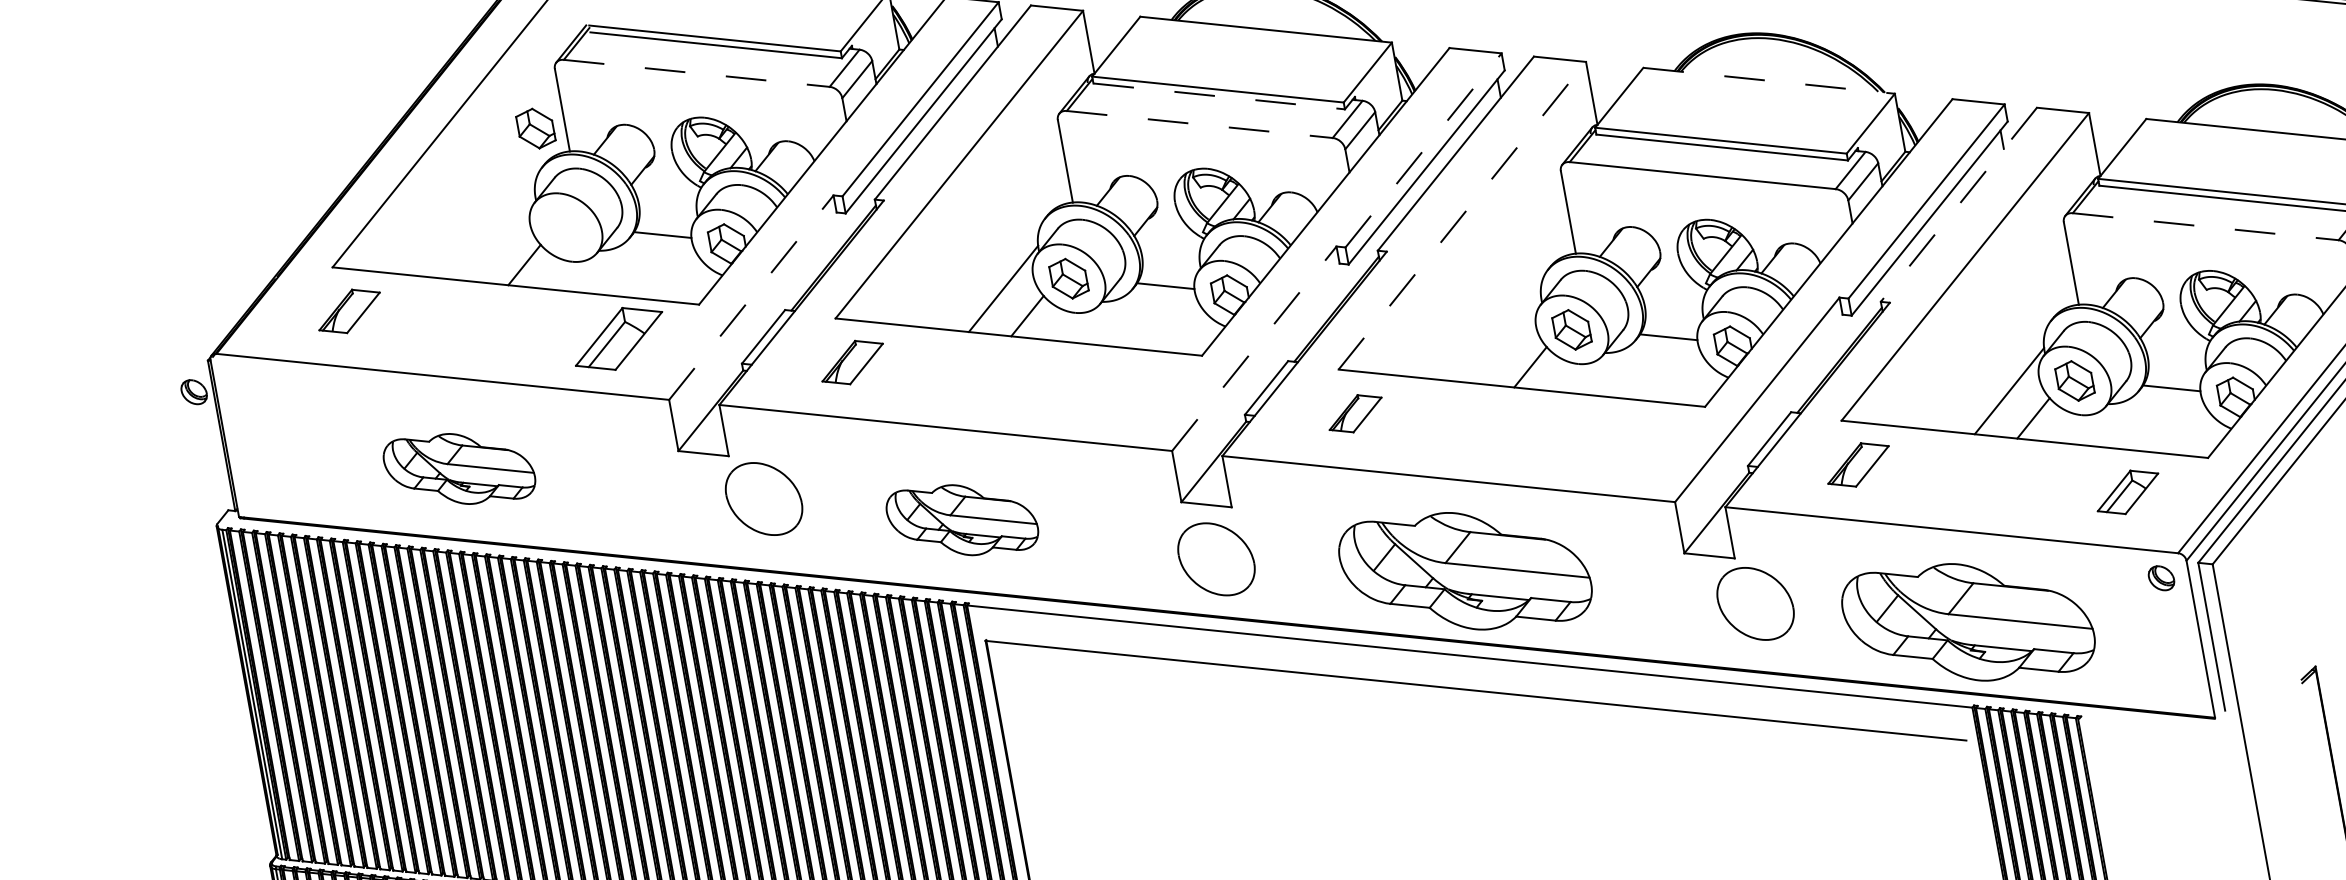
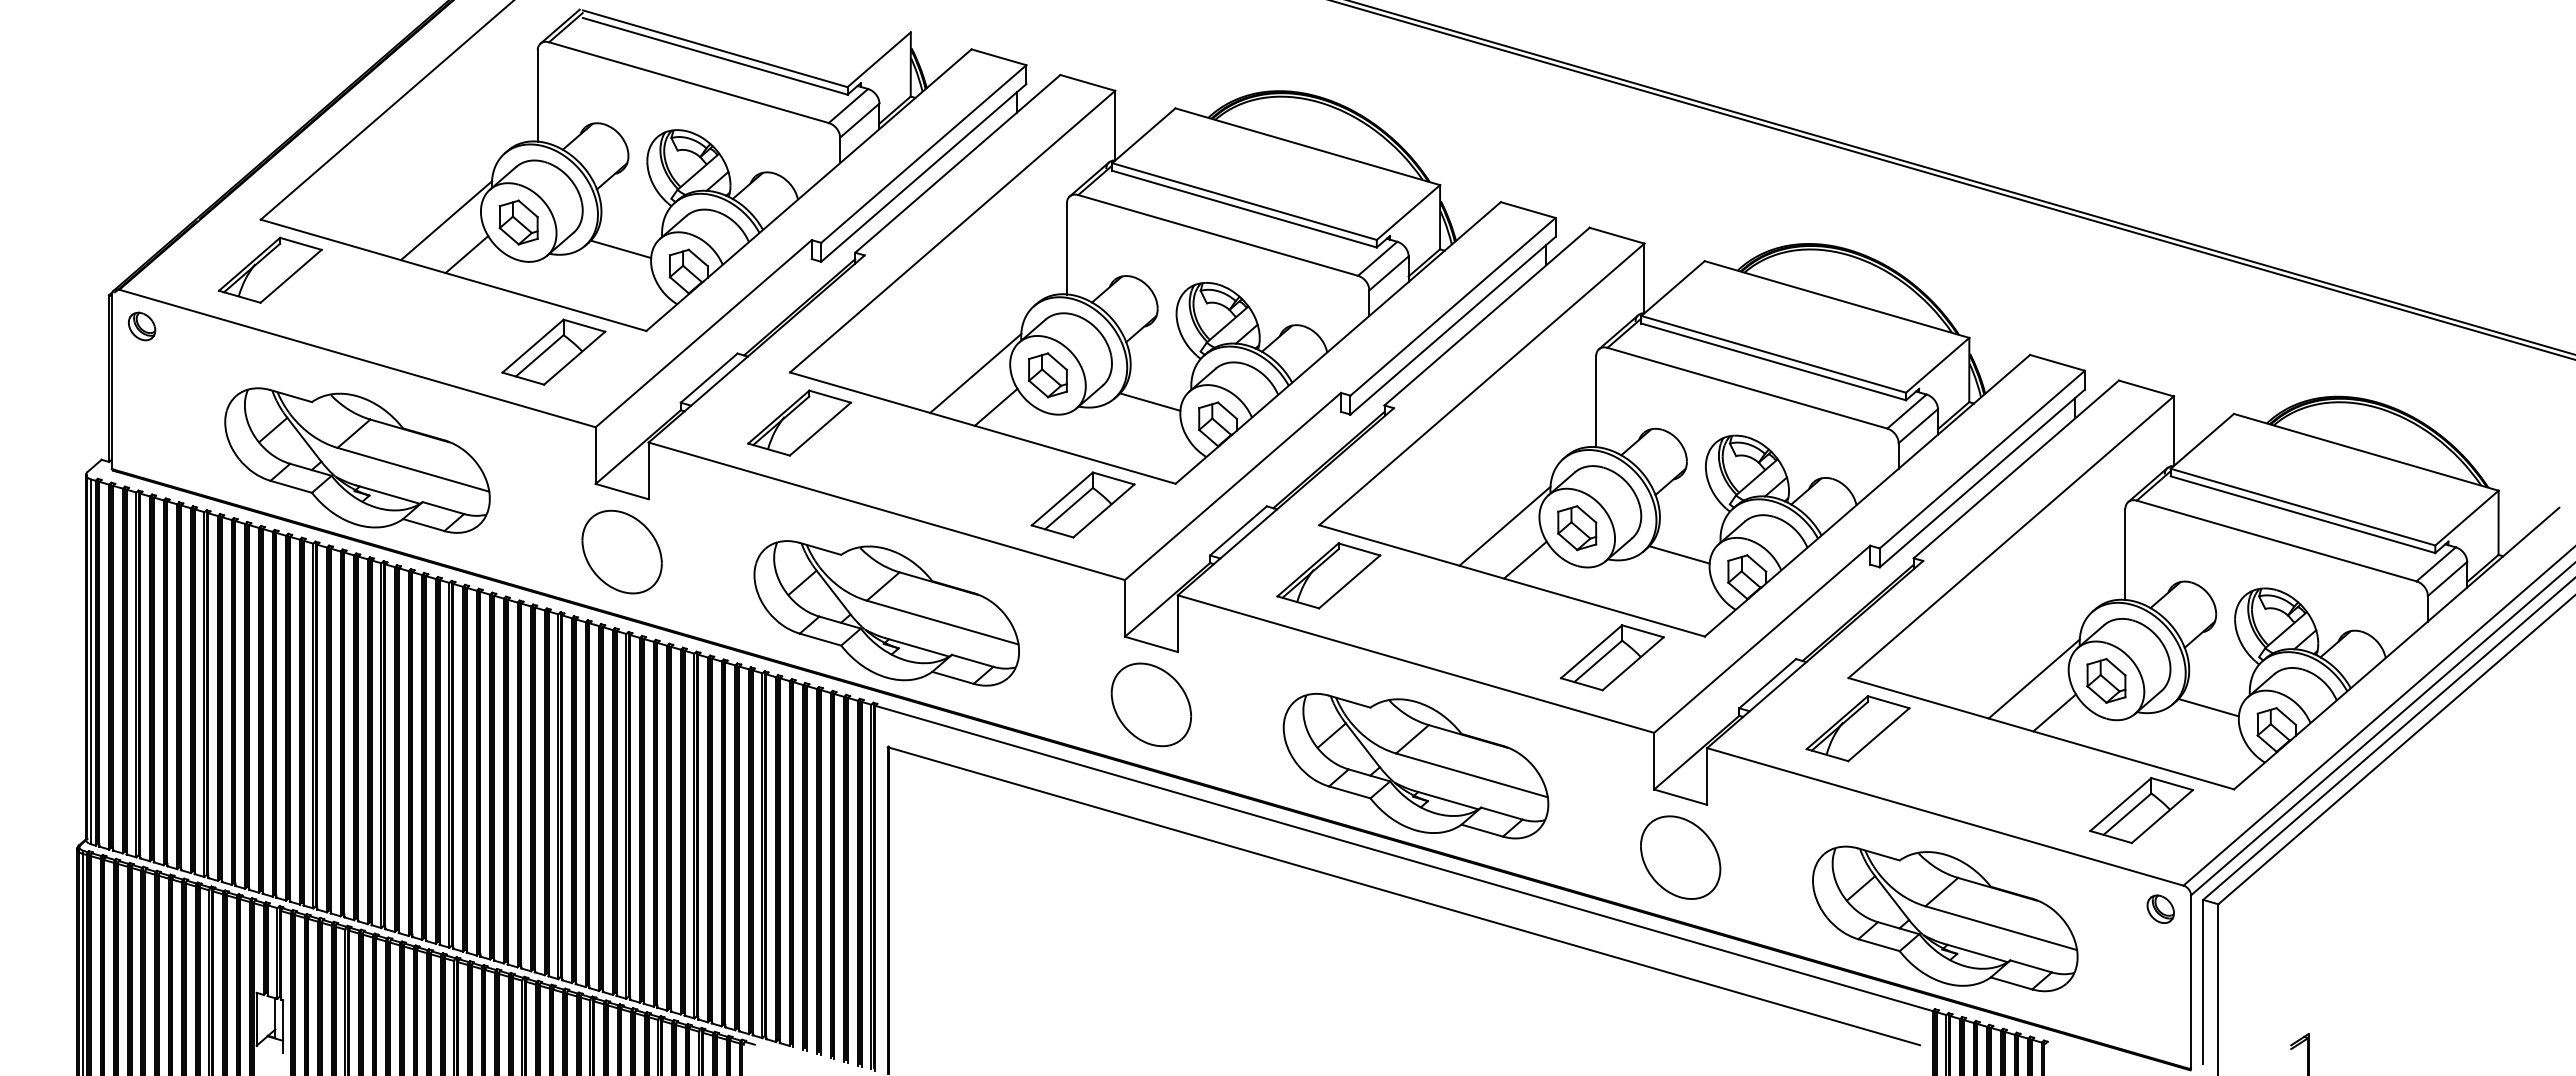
line: (696, 73) -> (688, 82), dashed -> solid
line: (1769, 80) -> (1837, 299), dashed -> solid
line: (1219, 96) -> (1244, 209), dashed -> solid
line: (1200, 124) -> (1218, 235), dashed -> solid
part: (535, 128) -> (518, 222), moved
line: (1423, 150) -> (1453, 306), dashed -> solid
line: (1959, 204) -> (2016, 469), dashed -> solid
line: (1462, 215) -> (1482, 384), dashed -> solid
line: (2205, 227) -> (2276, 541), dashed -> solid
line: (500, 237) -> (446, 220), added
line: (751, 297) -> (703, 333), dashed -> solid
part: (349, 310) -> (270, 269), size x1.43
line: (1505, 339) -> (1504, 525), added
line: (1254, 348) -> (1233, 486), dashed -> solid
part: (852, 362) -> (799, 422), size x1.43
part: (1121, 389) -> (1082, 504), added
part: (194, 392) -> (142, 326), moved
part: (1355, 413) -> (1328, 575), size x1.67
part: (1624, 441) -> (1611, 657), added
part: (1857, 464) -> (1857, 728), size x1.43
part: (459, 468) -> (357, 460), size x1.67
part: (2127, 492) -> (2141, 810), size x1.43
part: (763, 498) -> (621, 551), moved
part: (962, 520) -> (886, 613), size x1.67
part: (1755, 603) -> (1680, 857), moved

